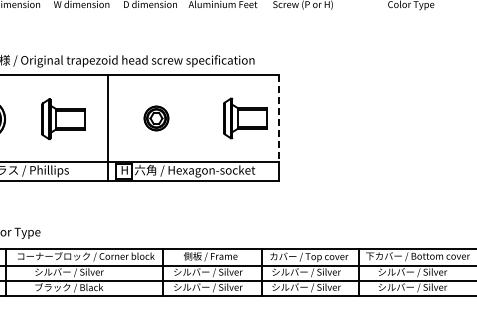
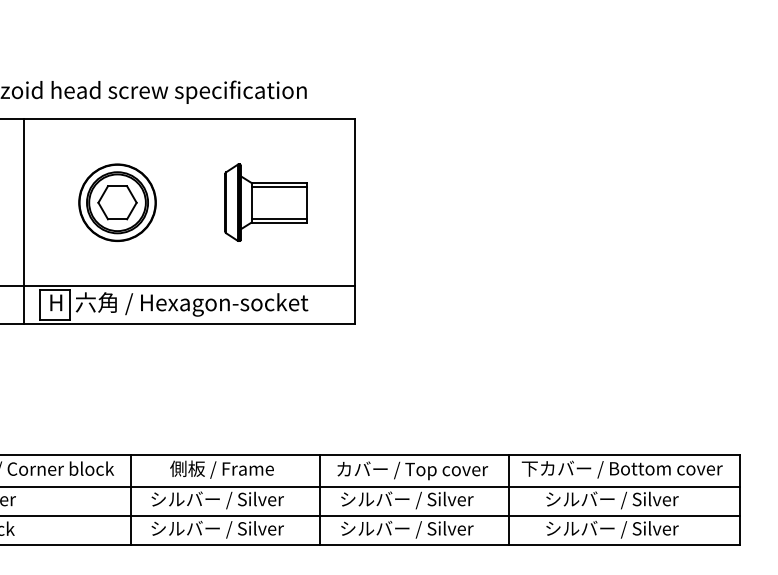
part: (156, 118) -> (117, 202), size x1.67
part: (245, 118) -> (266, 202), moved
line: (279, 118) -> (354, 202), dashed -> solid

